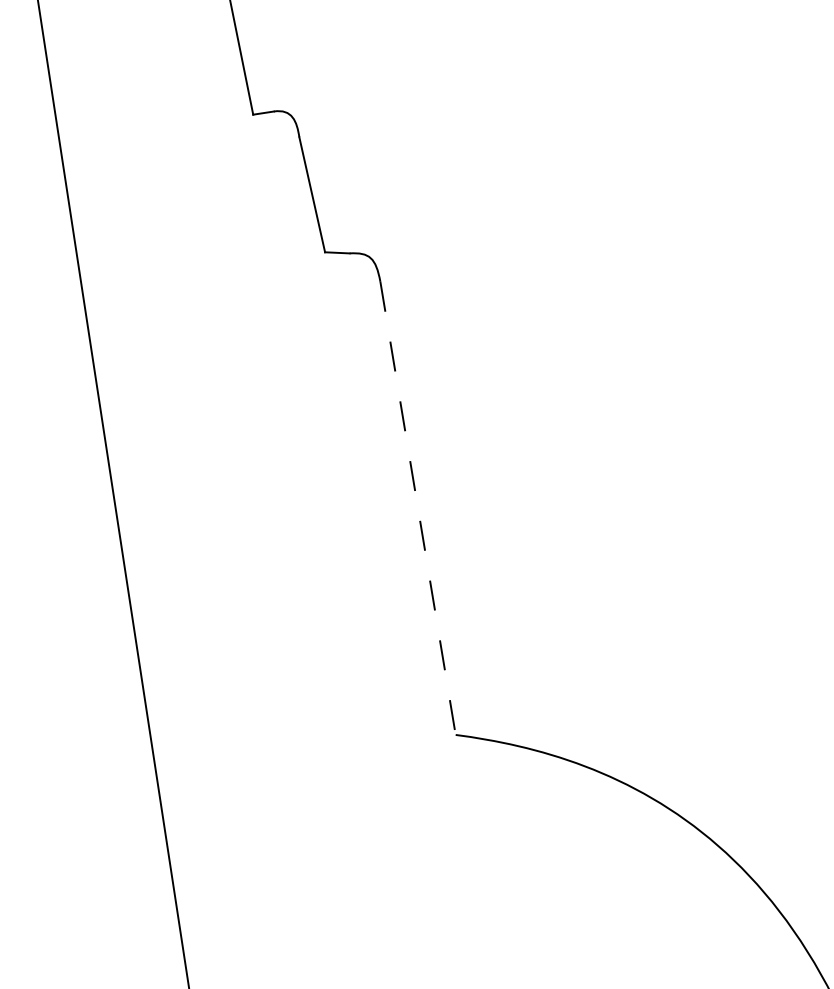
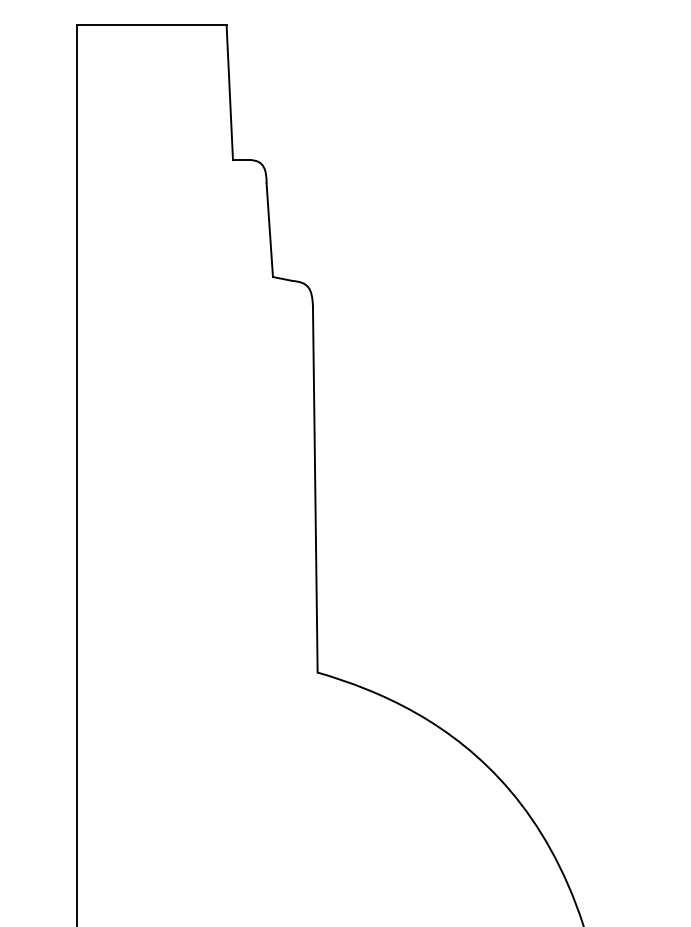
line: (418, 508) -> (315, 489), dashed -> solid

